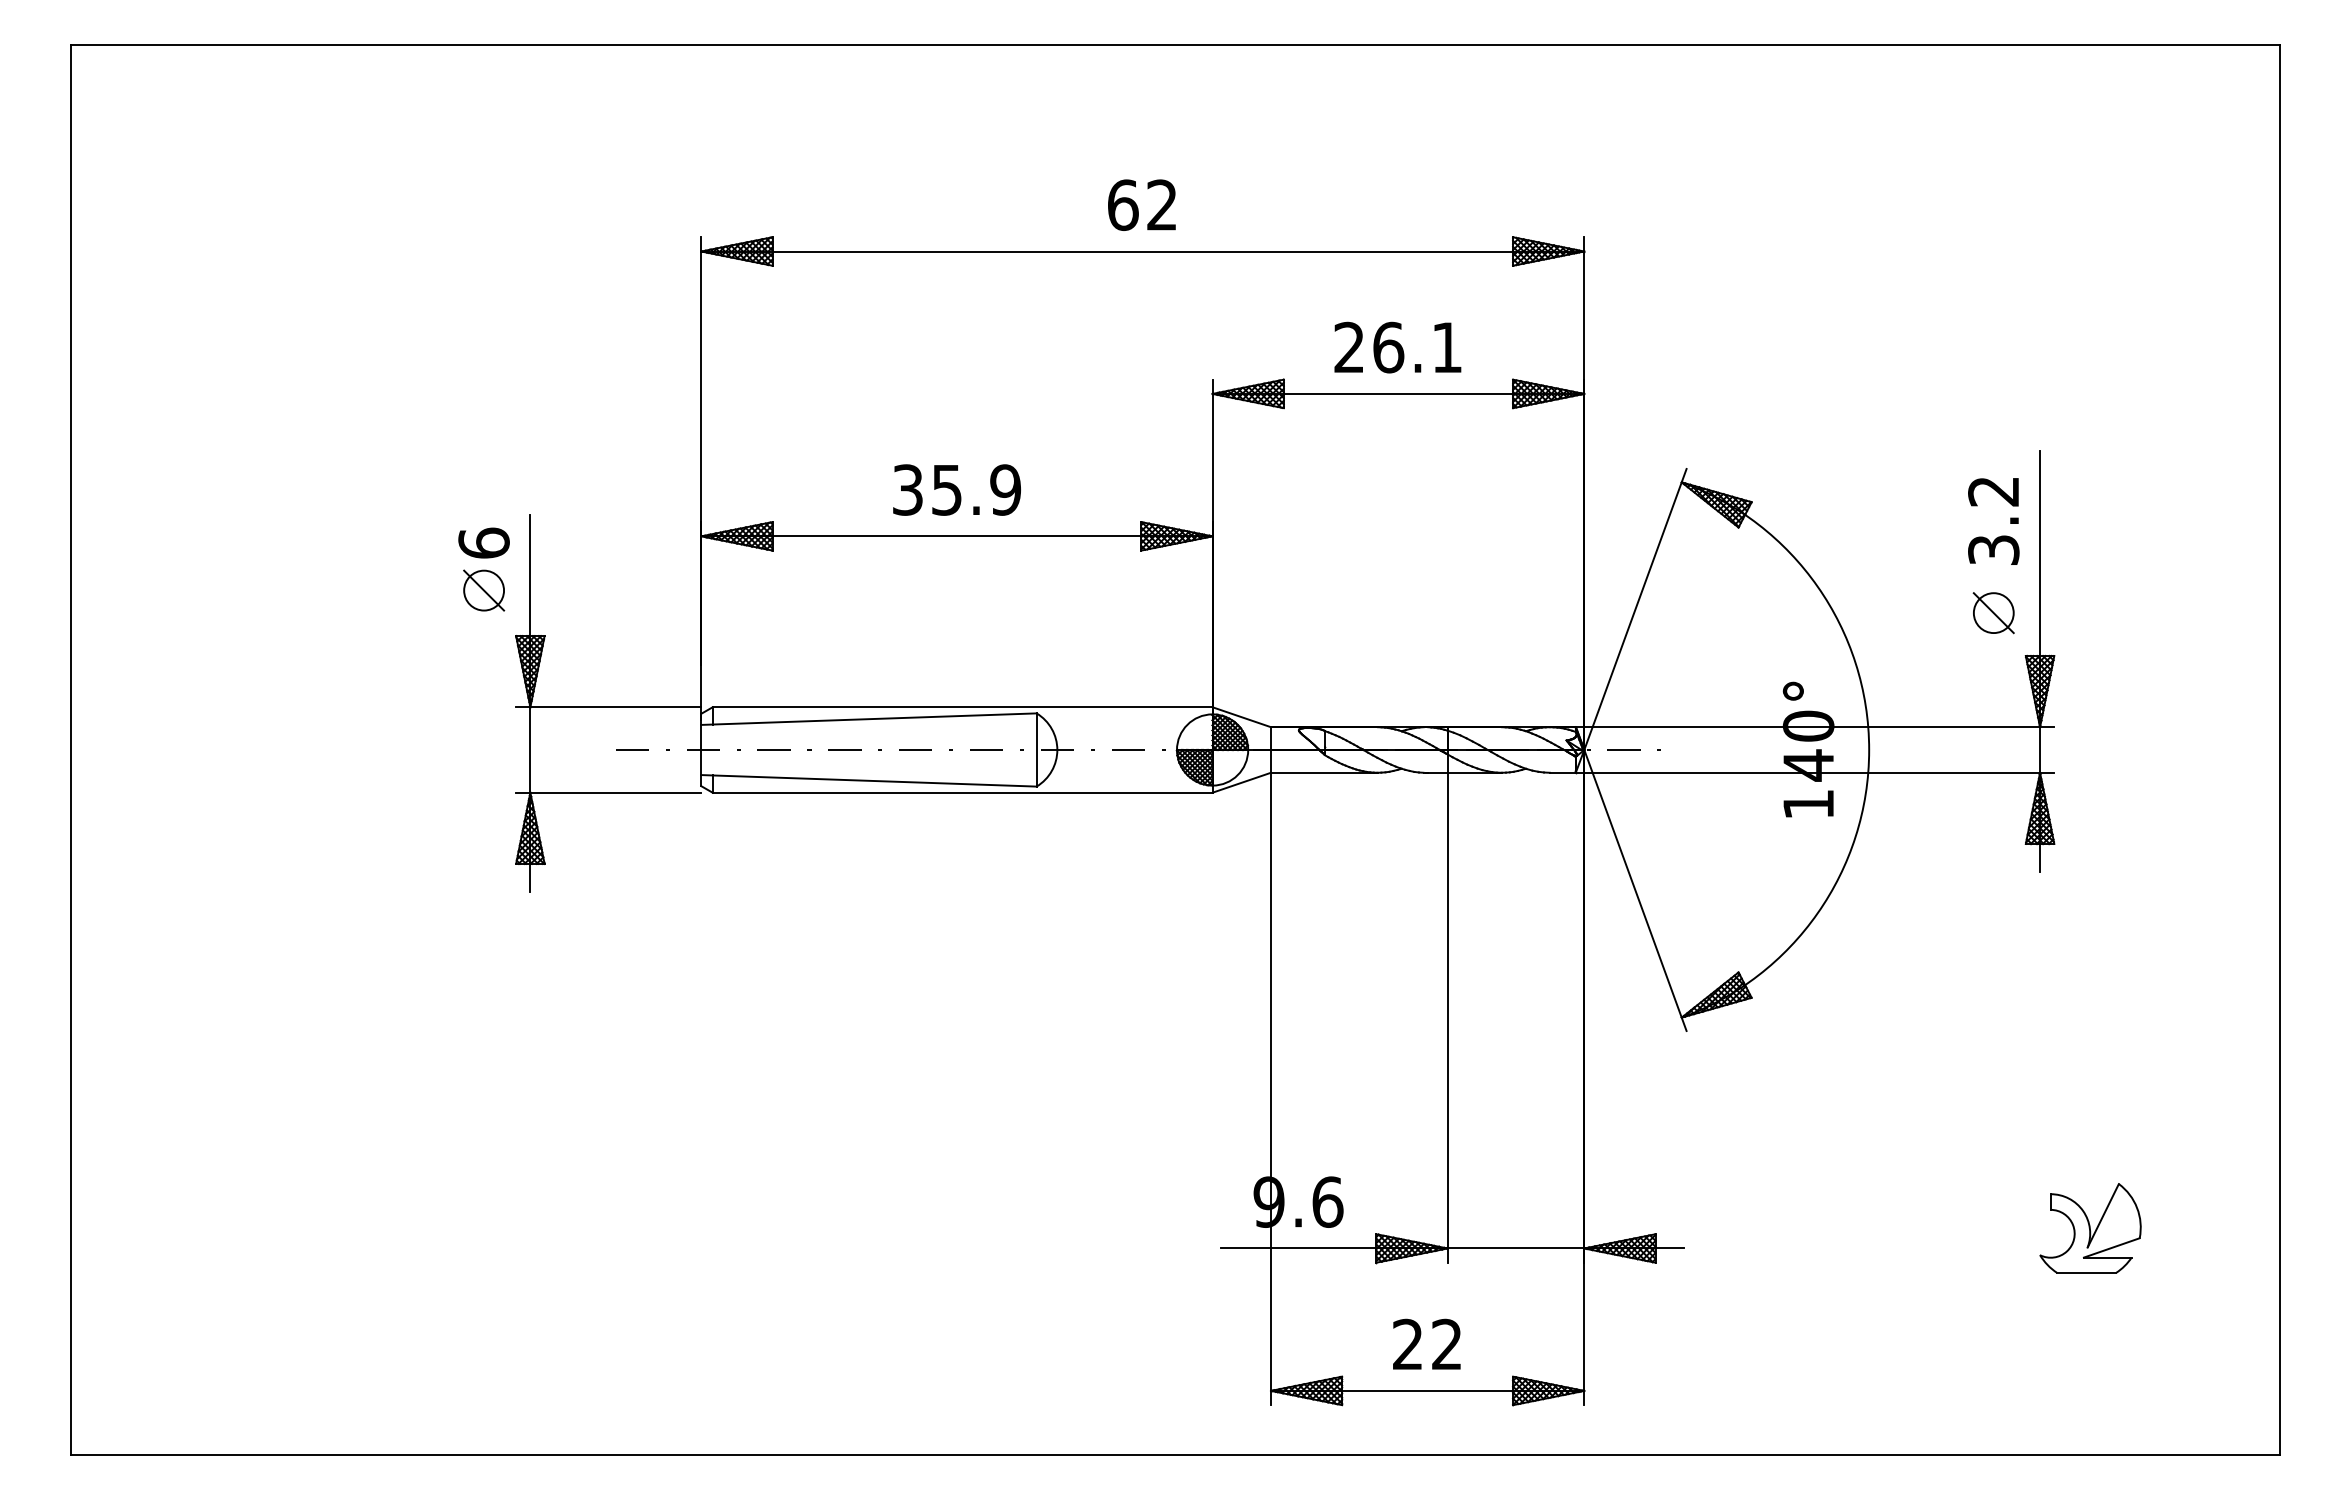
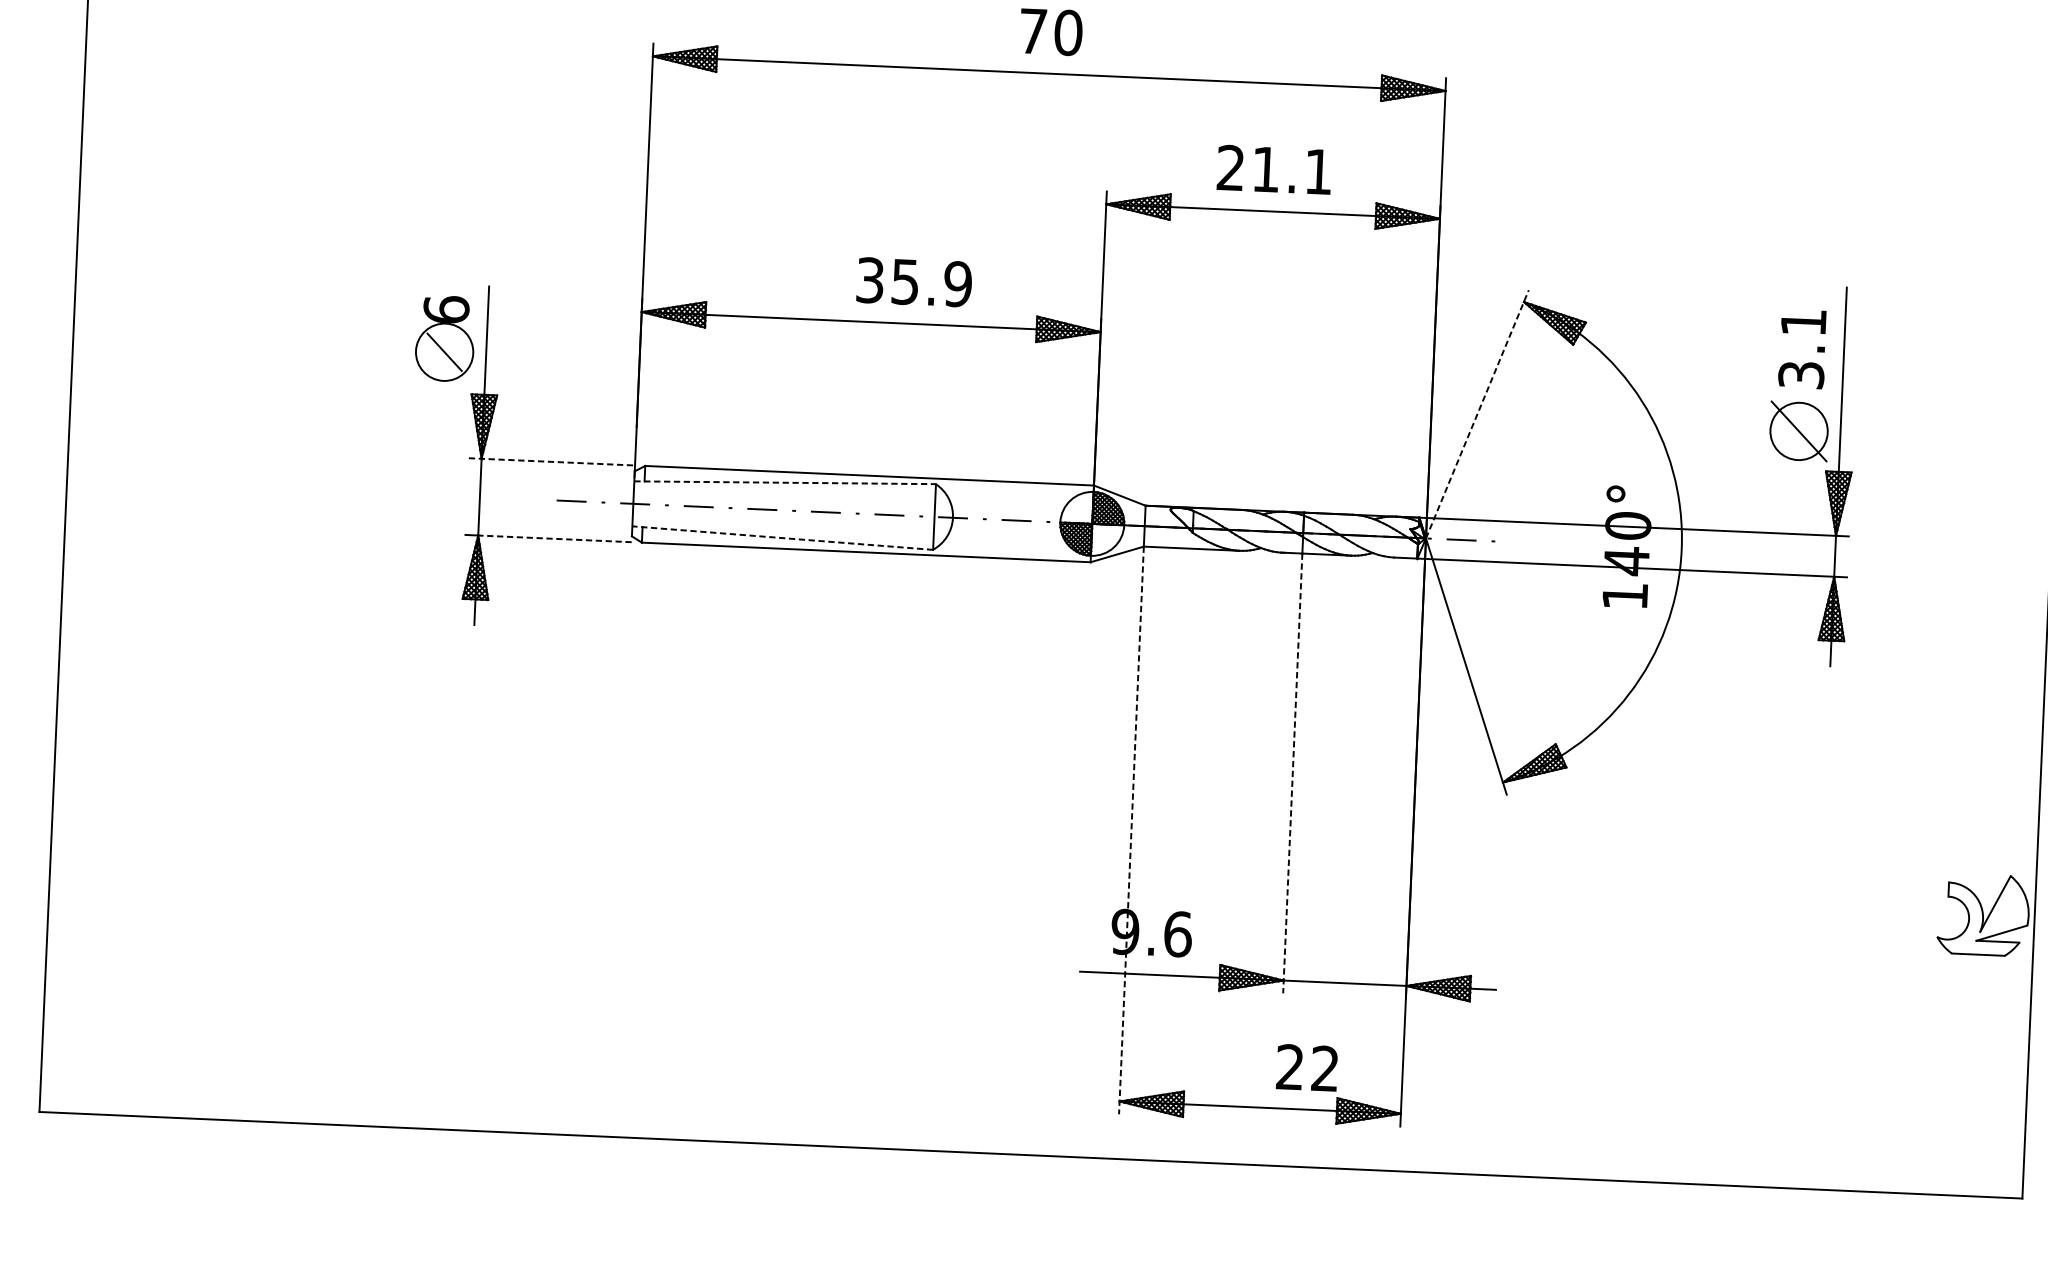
text: (1142, 204) -> (1050, 31), 62 -> 70
text: (1388, 347) -> (1265, 169), 26.1 -> 21.1
text: (956, 489) -> (913, 281), moved
text: (1993, 491) -> (1803, 322), 3.2 -> 3.1
circle: (484, 590) -> (445, 352), size x1.6
line: (1635, 609) -> (1477, 414), solid -> dashed
part: (1993, 613) -> (1798, 431), size x1.6
line: (608, 707) -> (551, 462), solid -> dashed
line: (869, 719) -> (785, 483), solid -> dashed
line: (869, 780) -> (783, 537), solid -> dashed
line: (615, 792) -> (554, 538), solid -> dashed
line: (1447, 1017) -> (1292, 773), solid -> dashed
line: (1270, 1089) -> (1130, 830), solid -> dashed
part: (2090, 1228) -> (1983, 914), moved
text: (1426, 1343) -> (1306, 1067), moved

